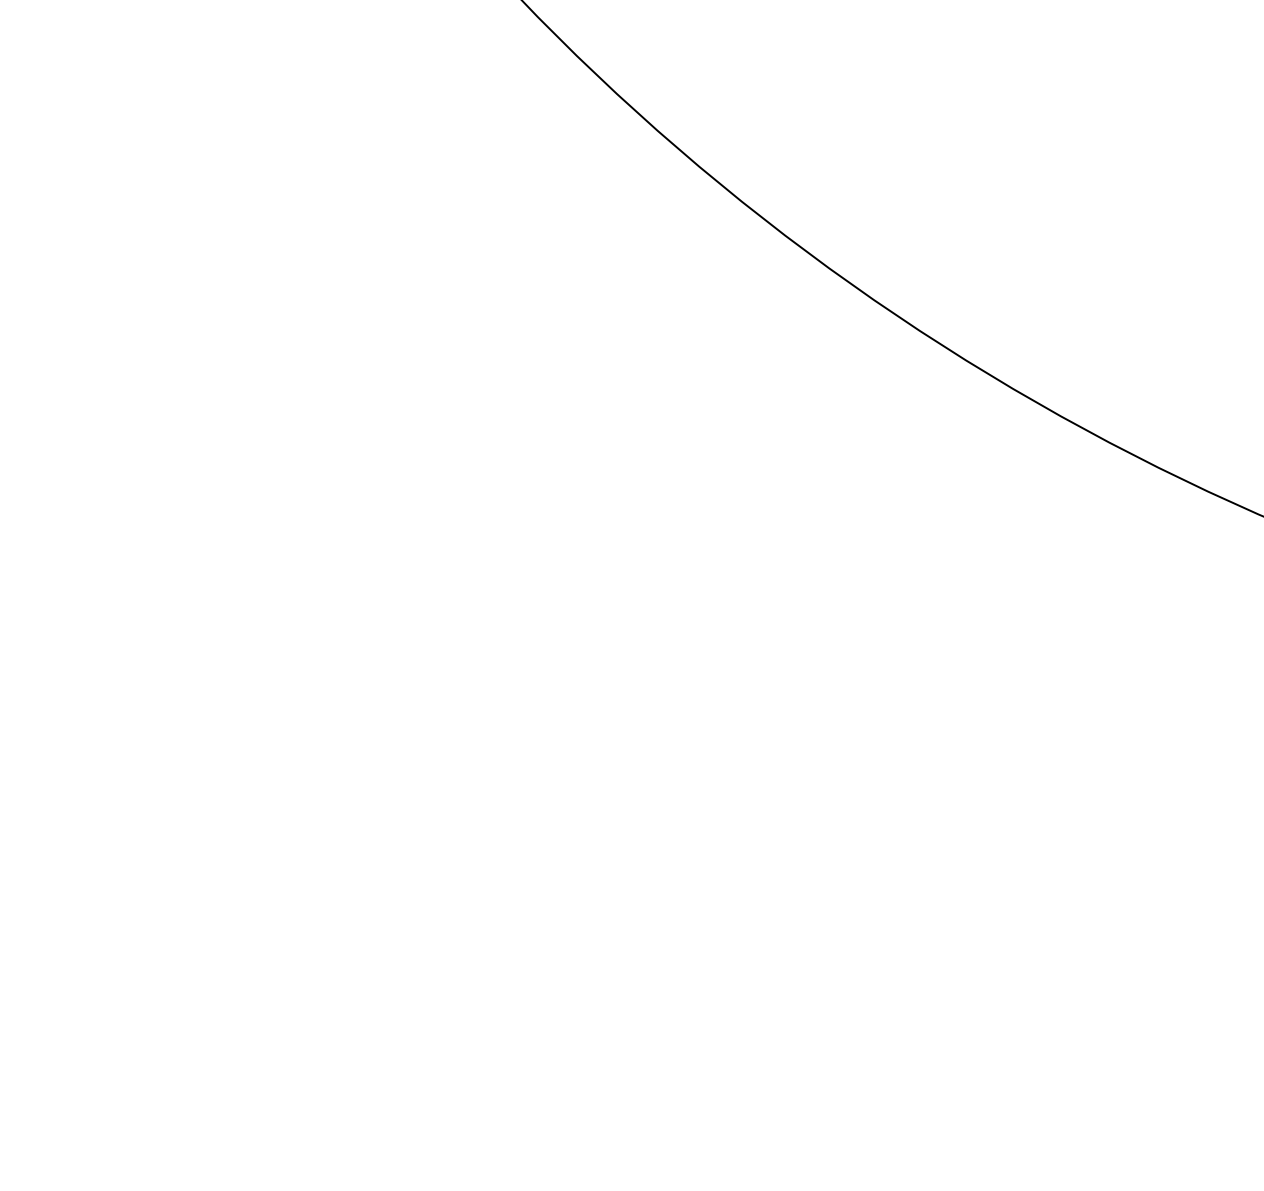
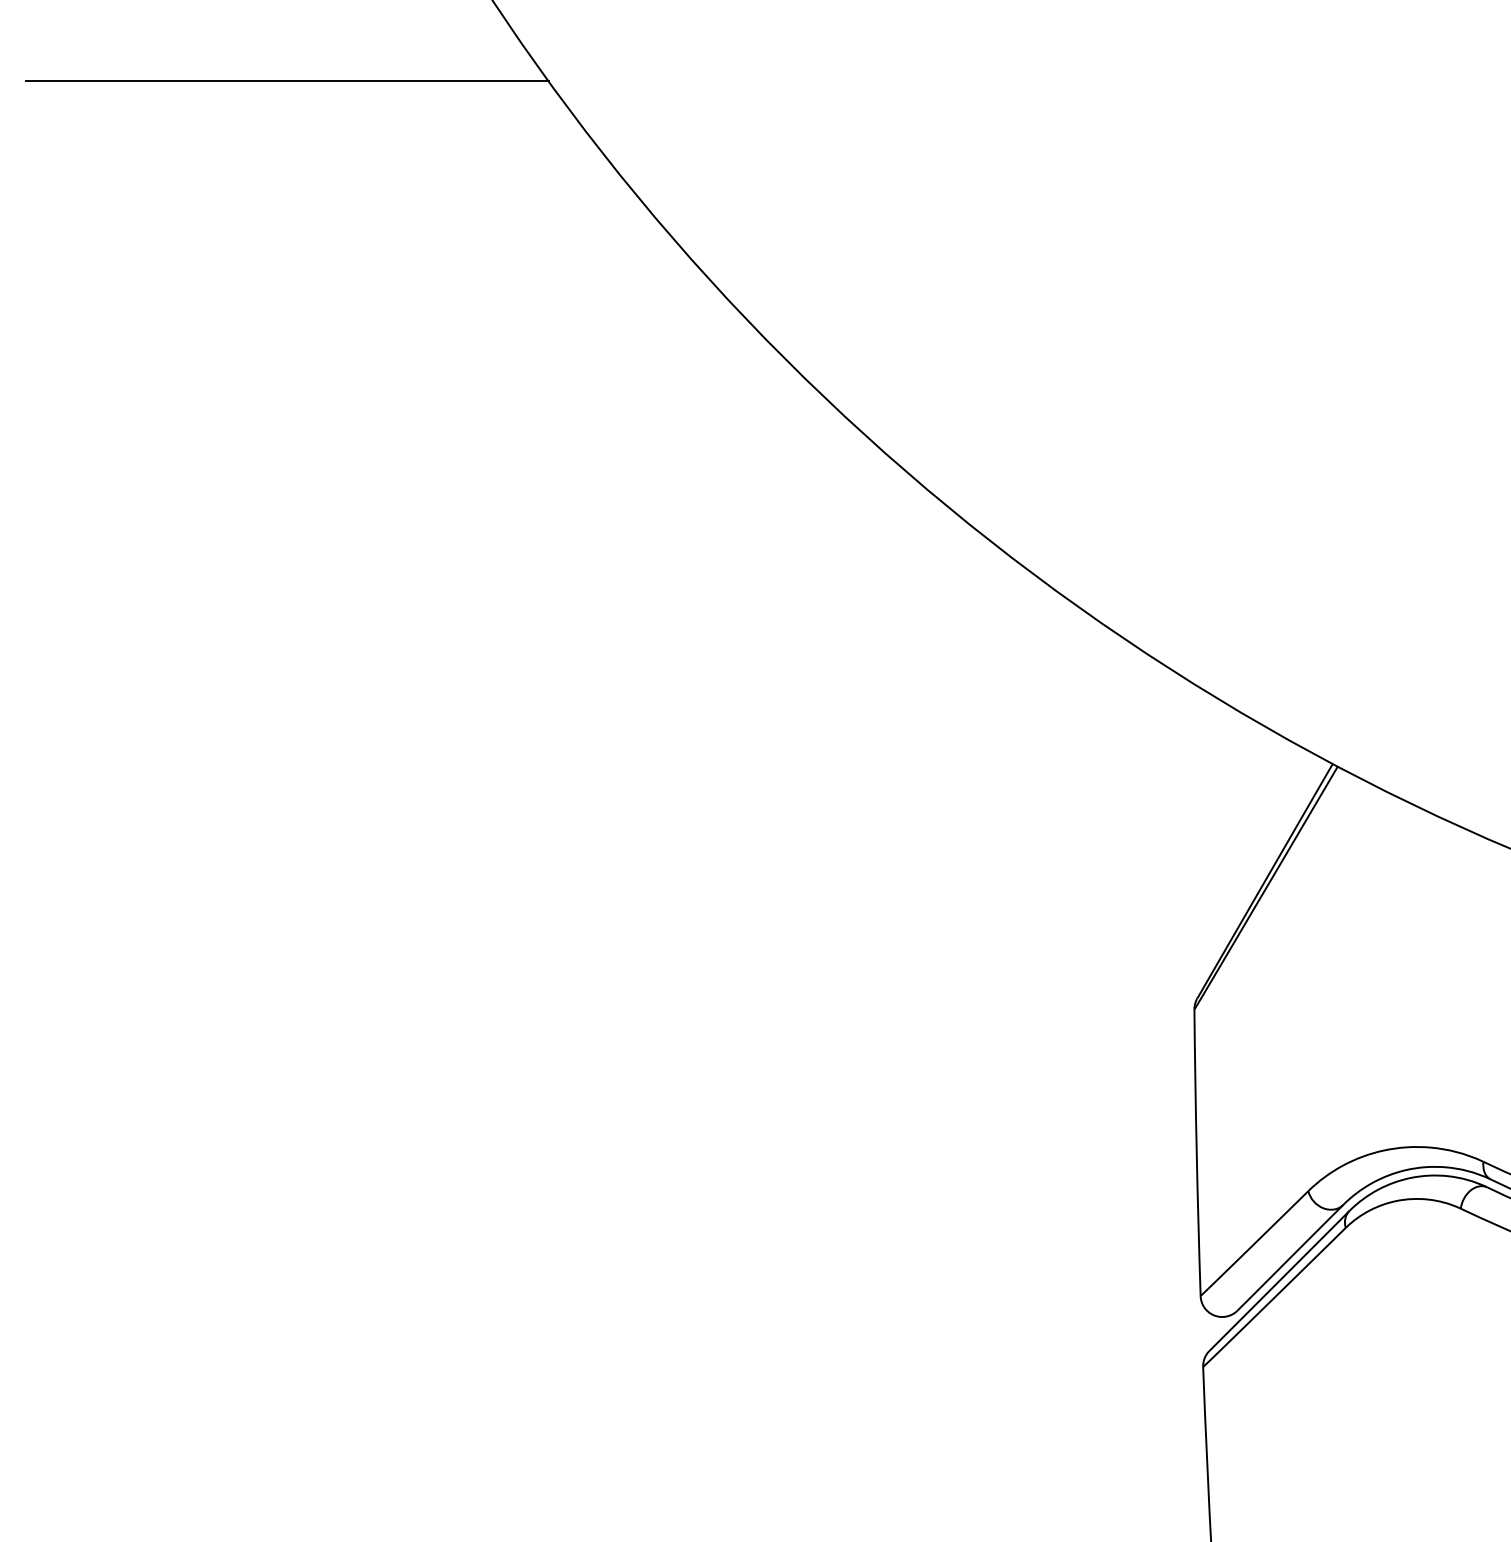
line: (313, 94) -> (286, 81), added

